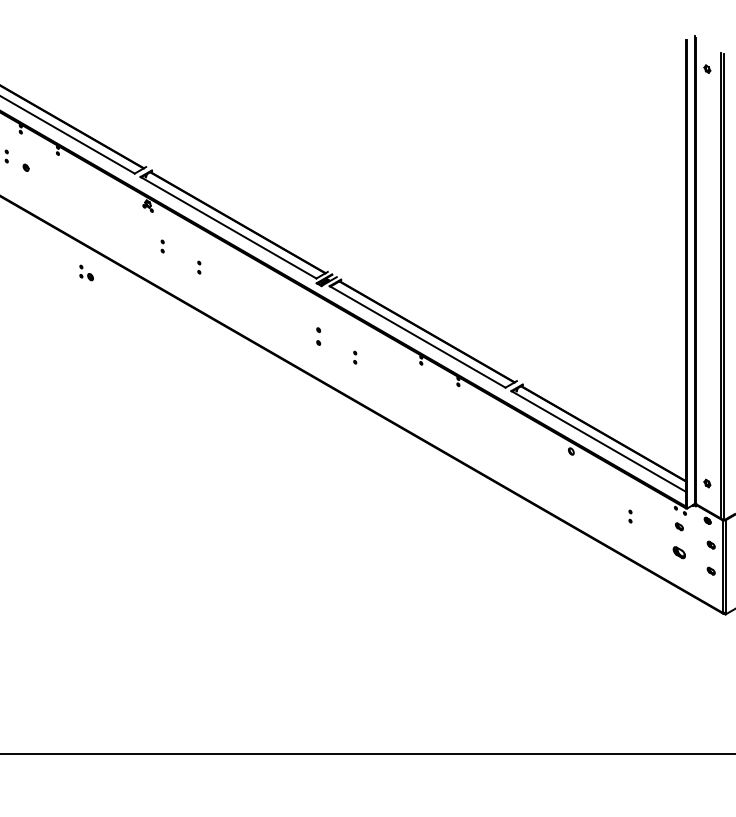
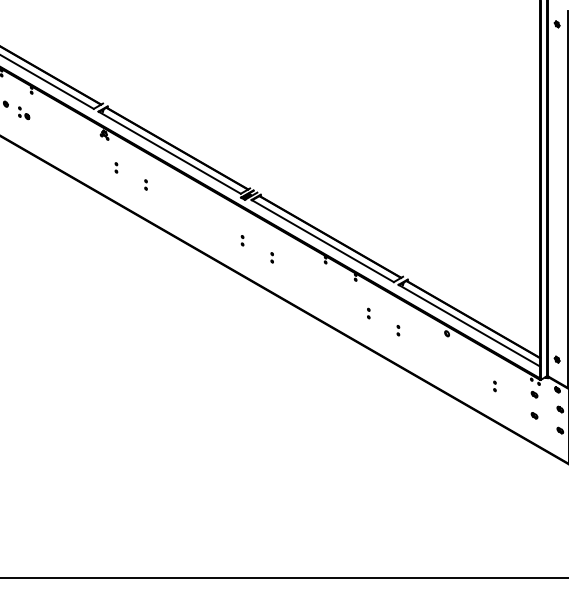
part: (86, 272) -> (24, 112), moved
part: (318, 336) -> (242, 240), size x0.71
part: (474, 426) -> (368, 313), added
part: (511, 447) -> (398, 330), added
part: (679, 552) -> (534, 415), size x0.62

